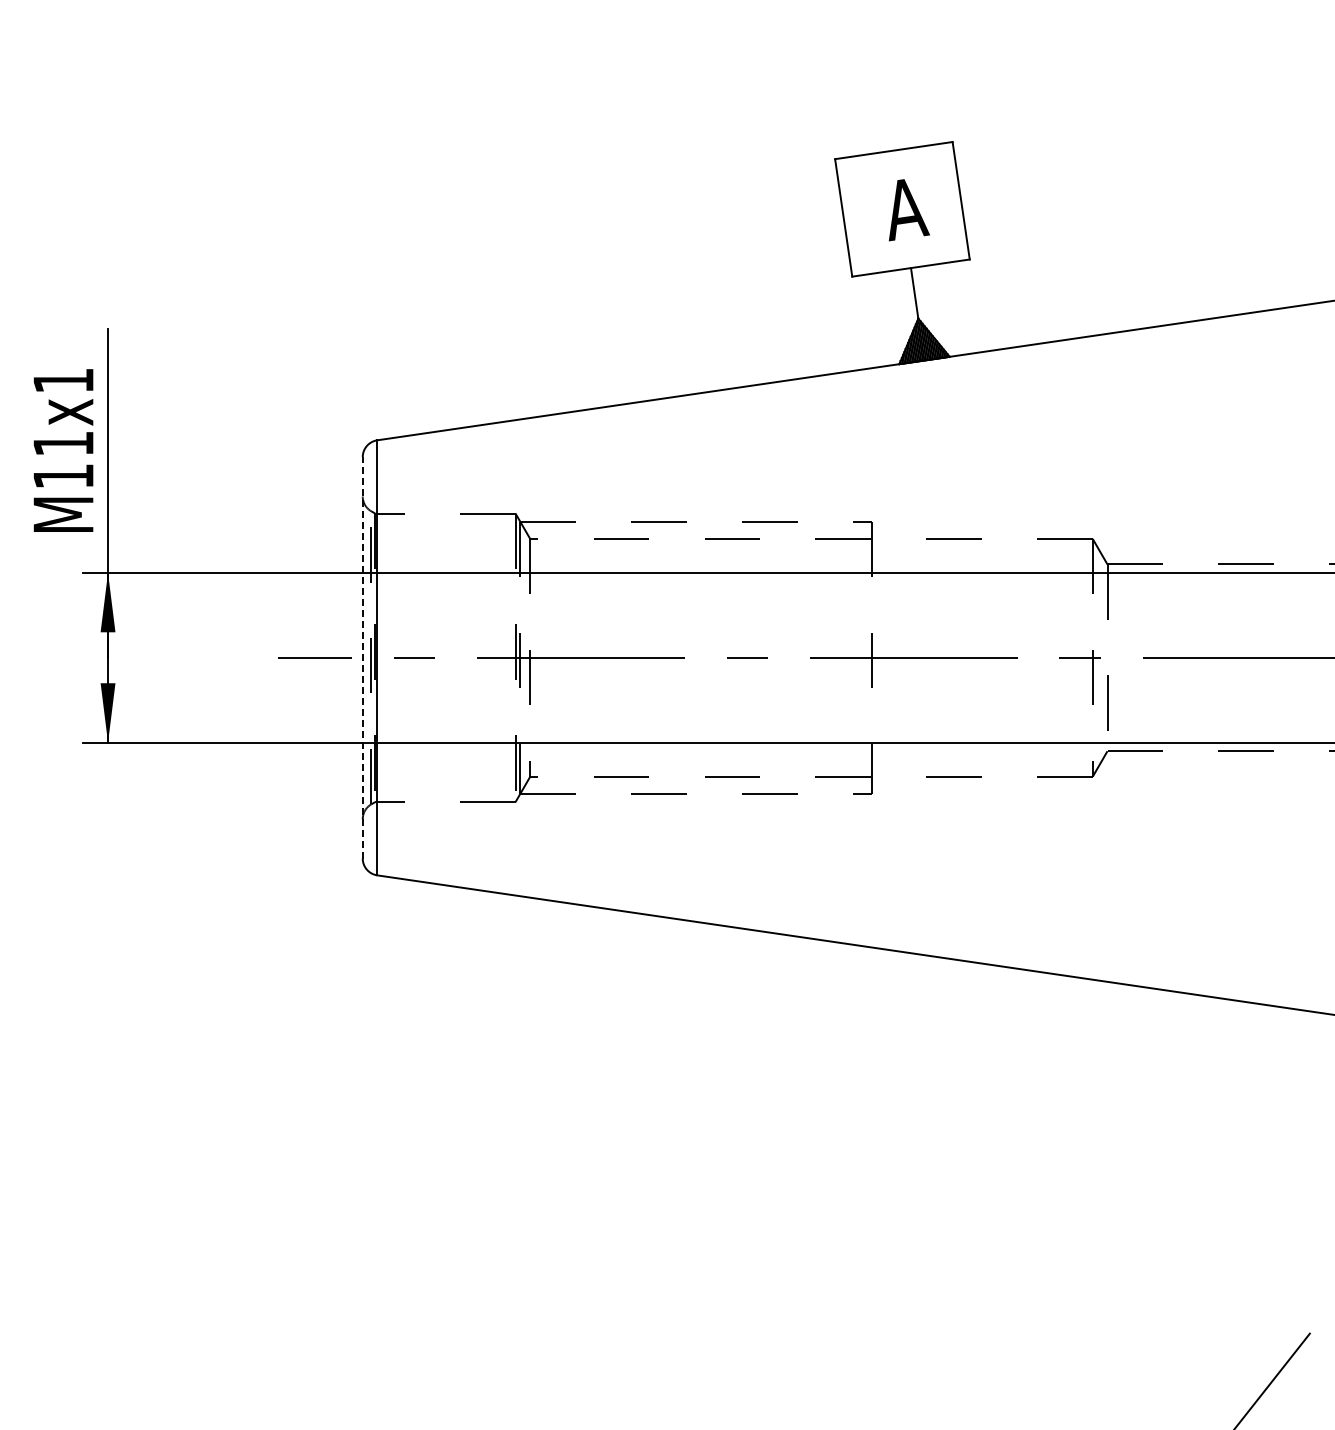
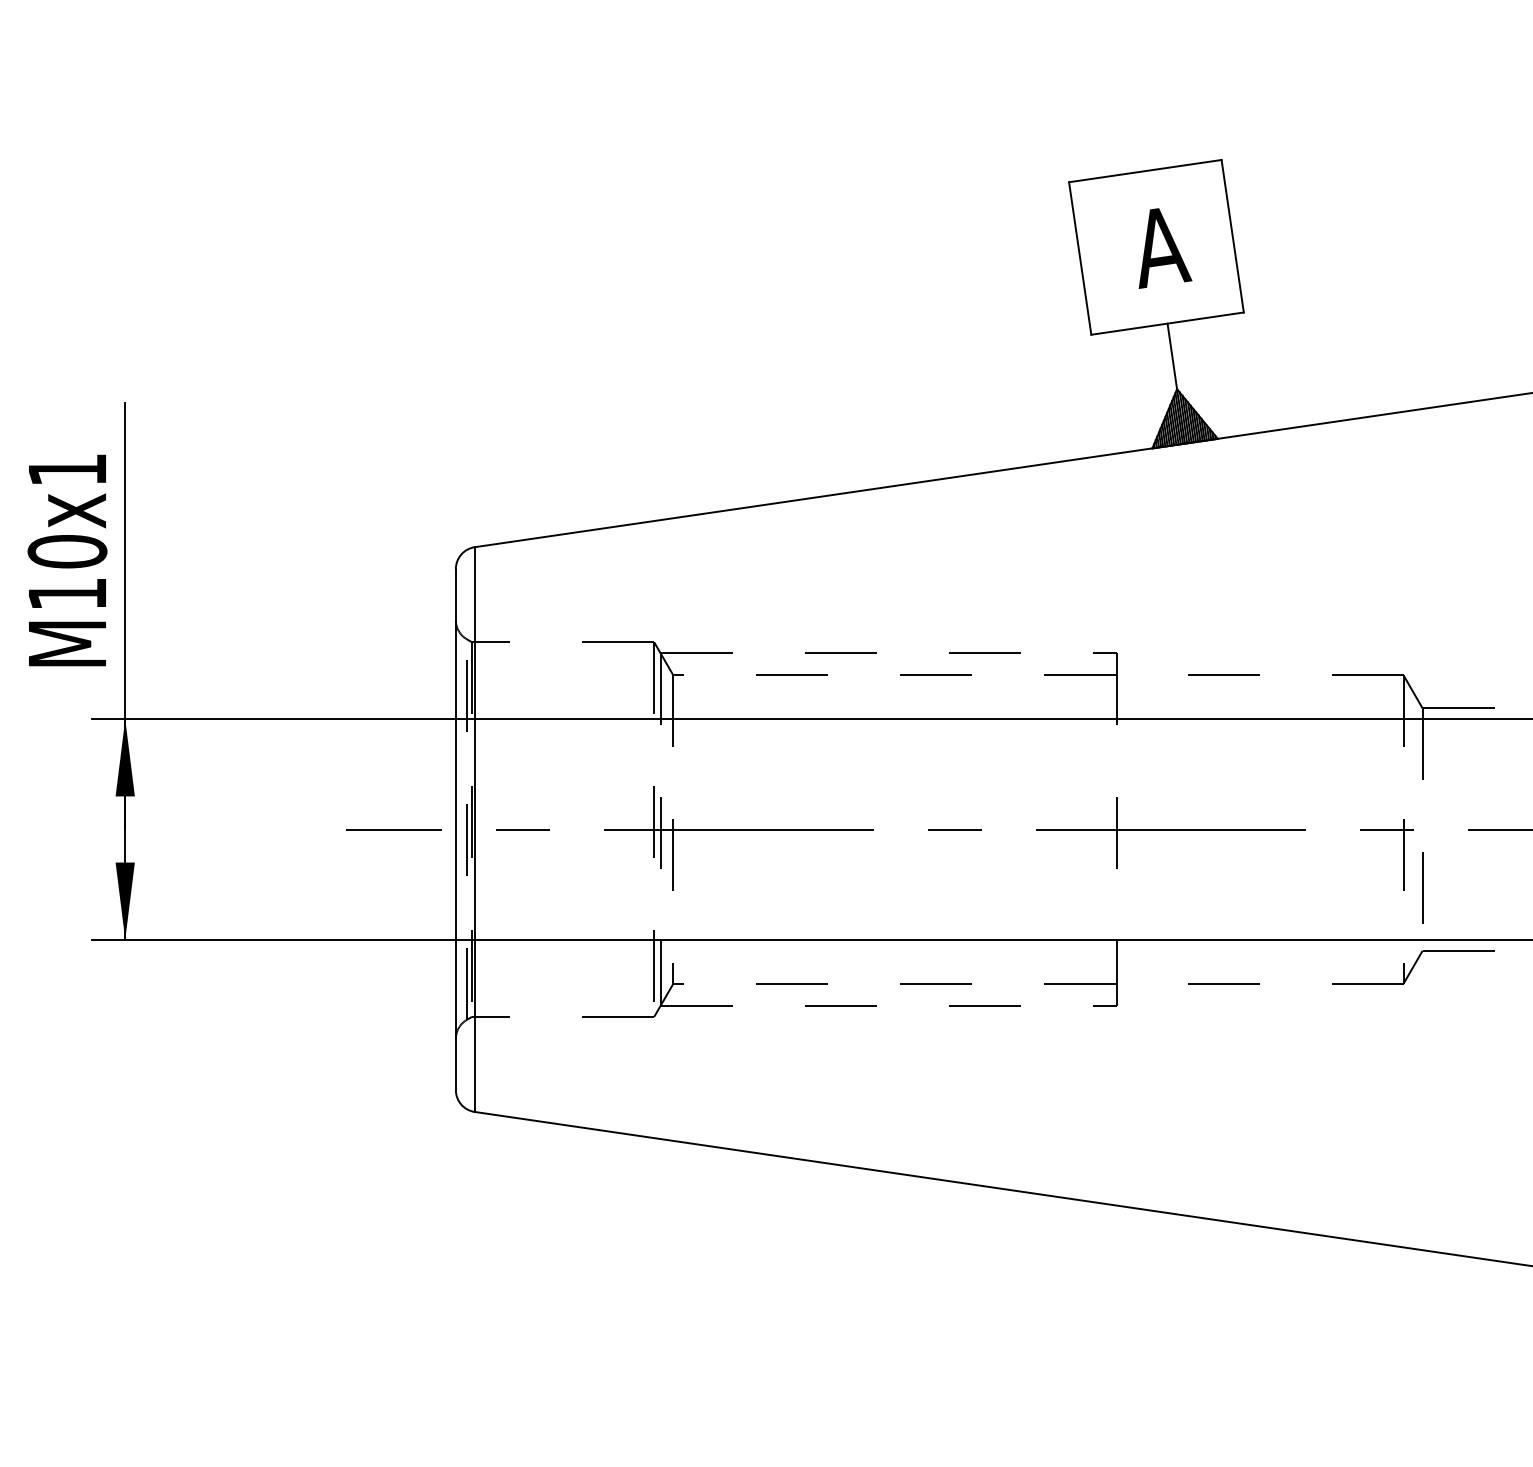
text: (63, 443) -> (67, 551), M11x1 -> M10x1
line: (362, 657) -> (455, 829), dashed -> solid

